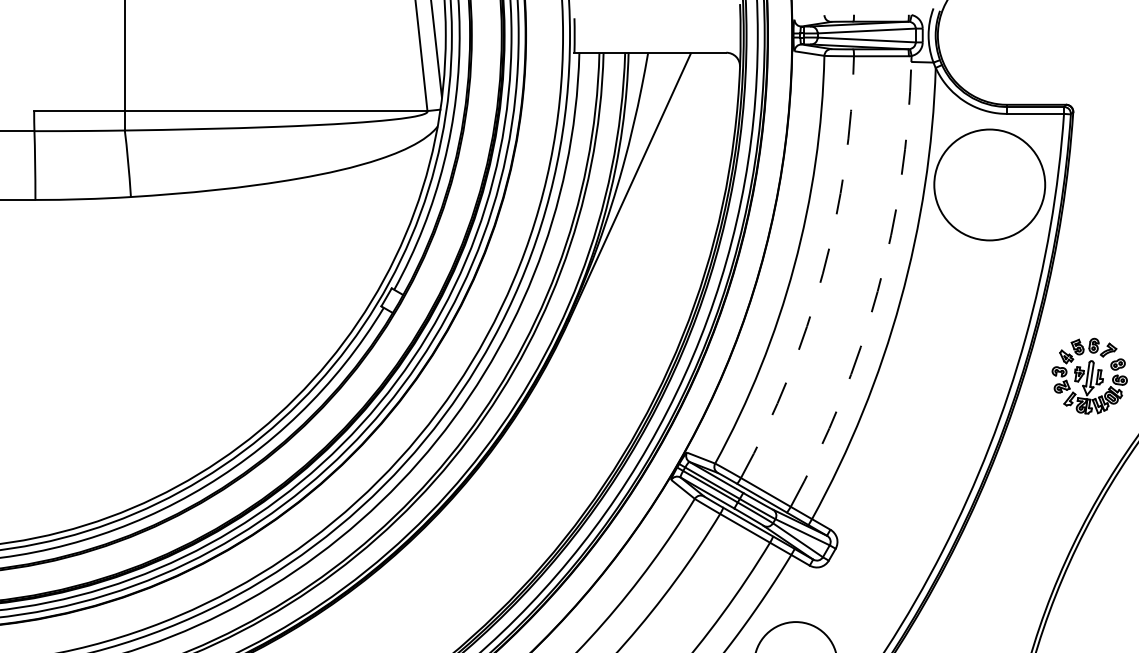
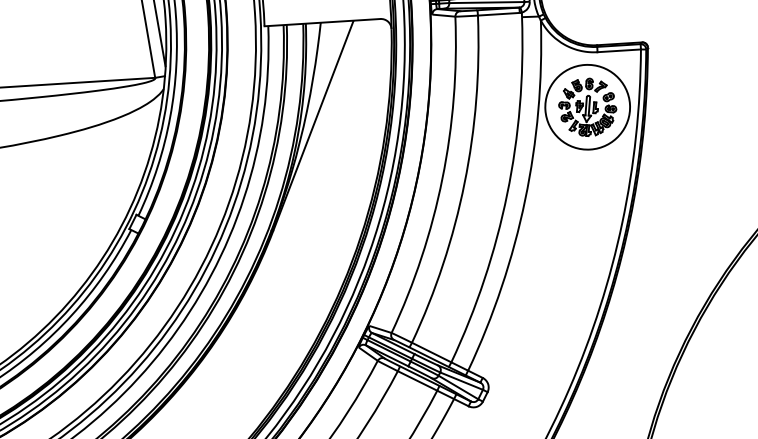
arc: (822, 273) -> (464, 182), dashed -> solid
arc: (877, 291) -> (507, 193), dashed -> solid
part: (1089, 375) -> (587, 106), moved

